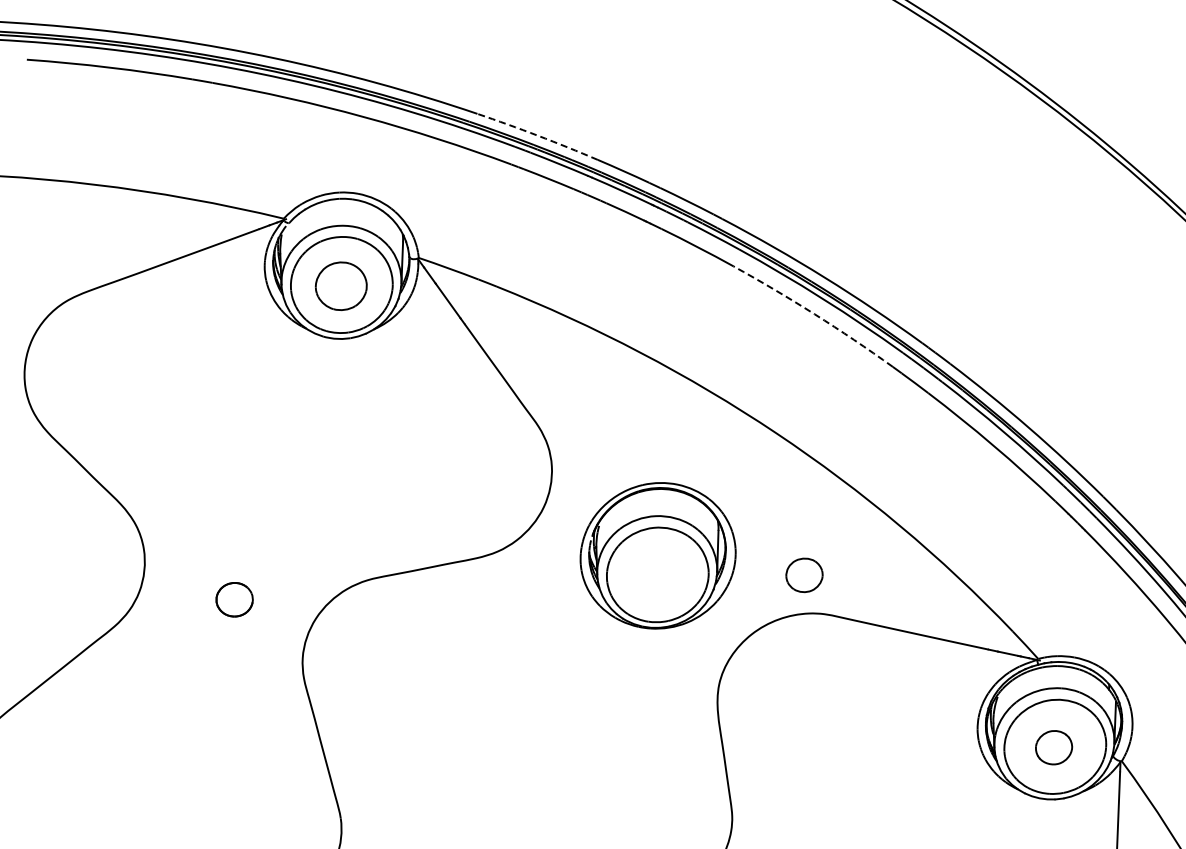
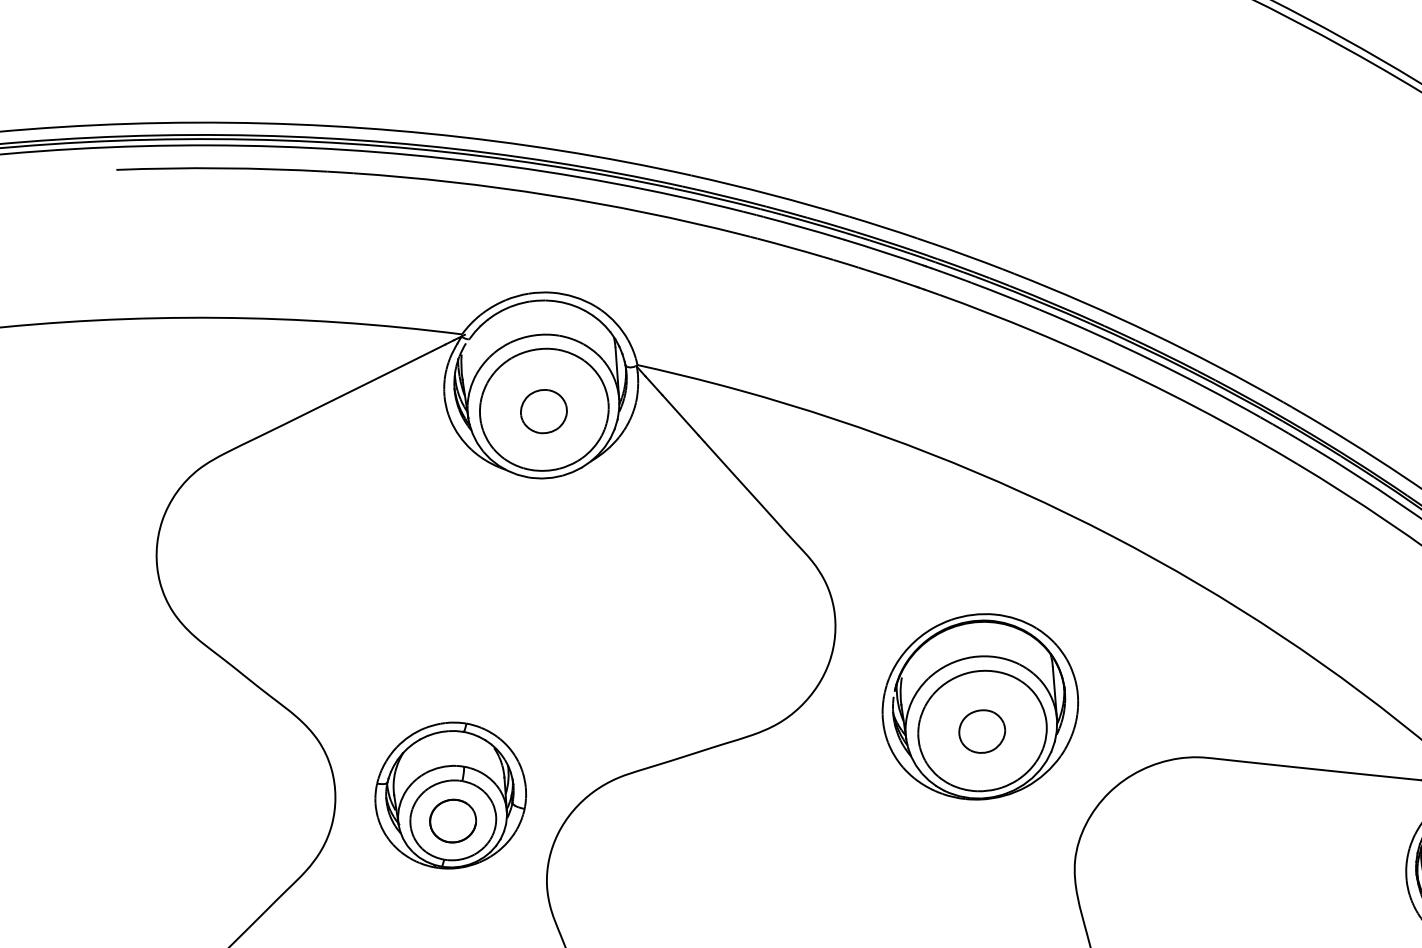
arc: (538, 135) -> (771, 194), dashed -> solid
part: (341, 286) -> (544, 411), size x0.71
arc: (814, 314) -> (1143, 381), dashed -> solid
part: (804, 575) -> (982, 731), moved
part: (234, 579) -> (450, 795), added

